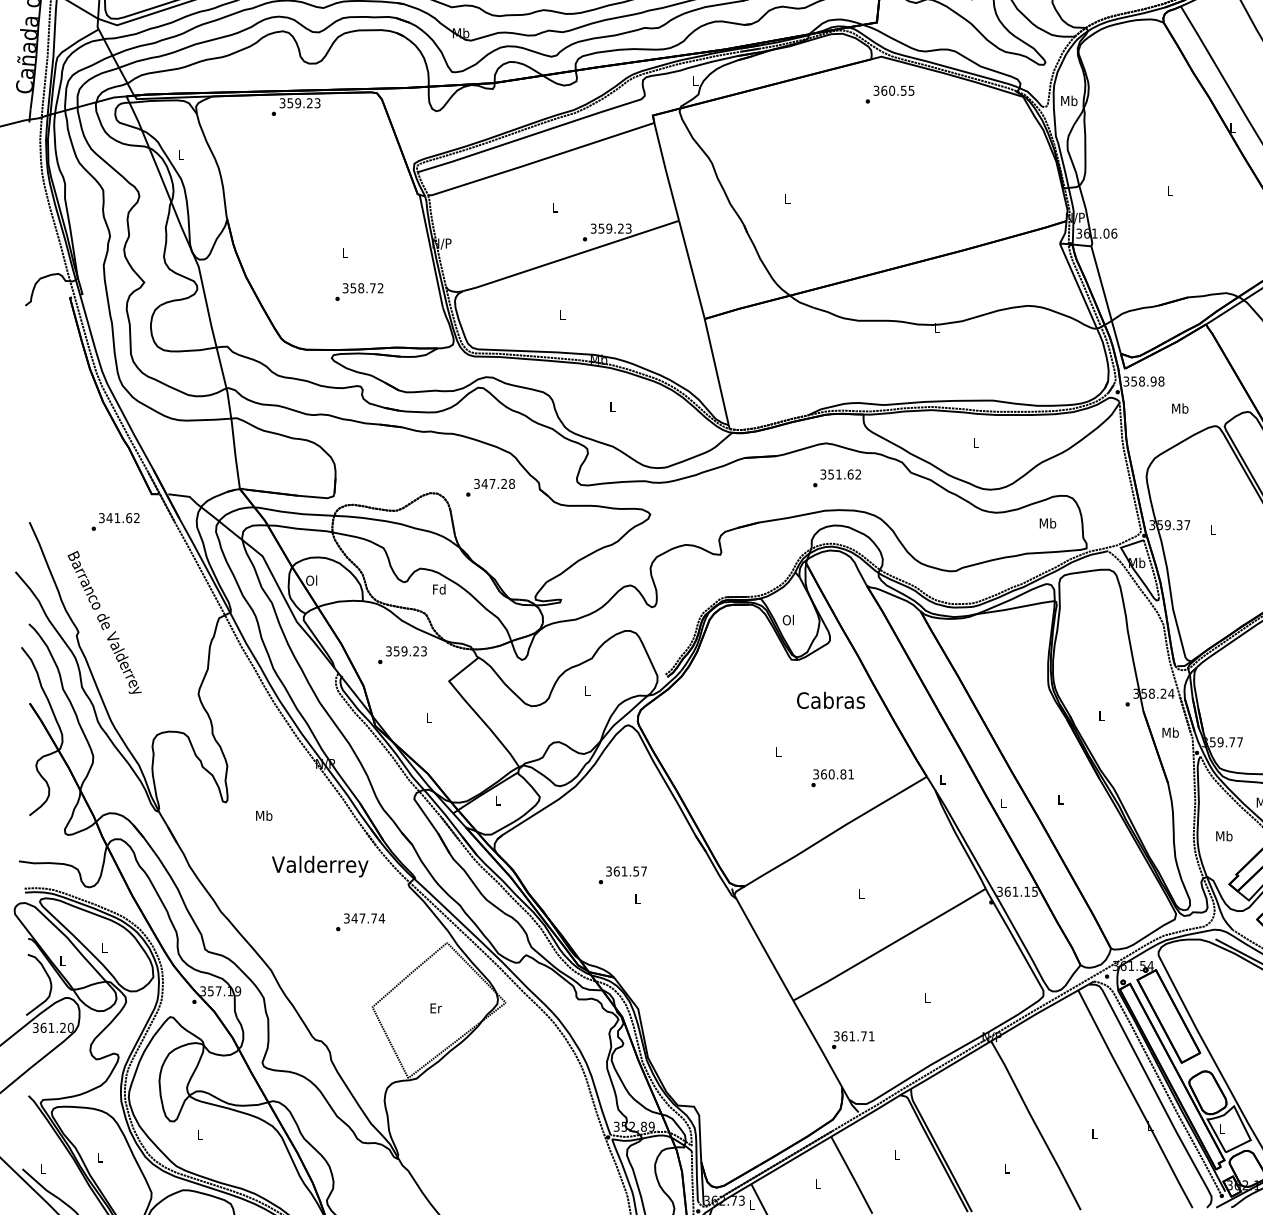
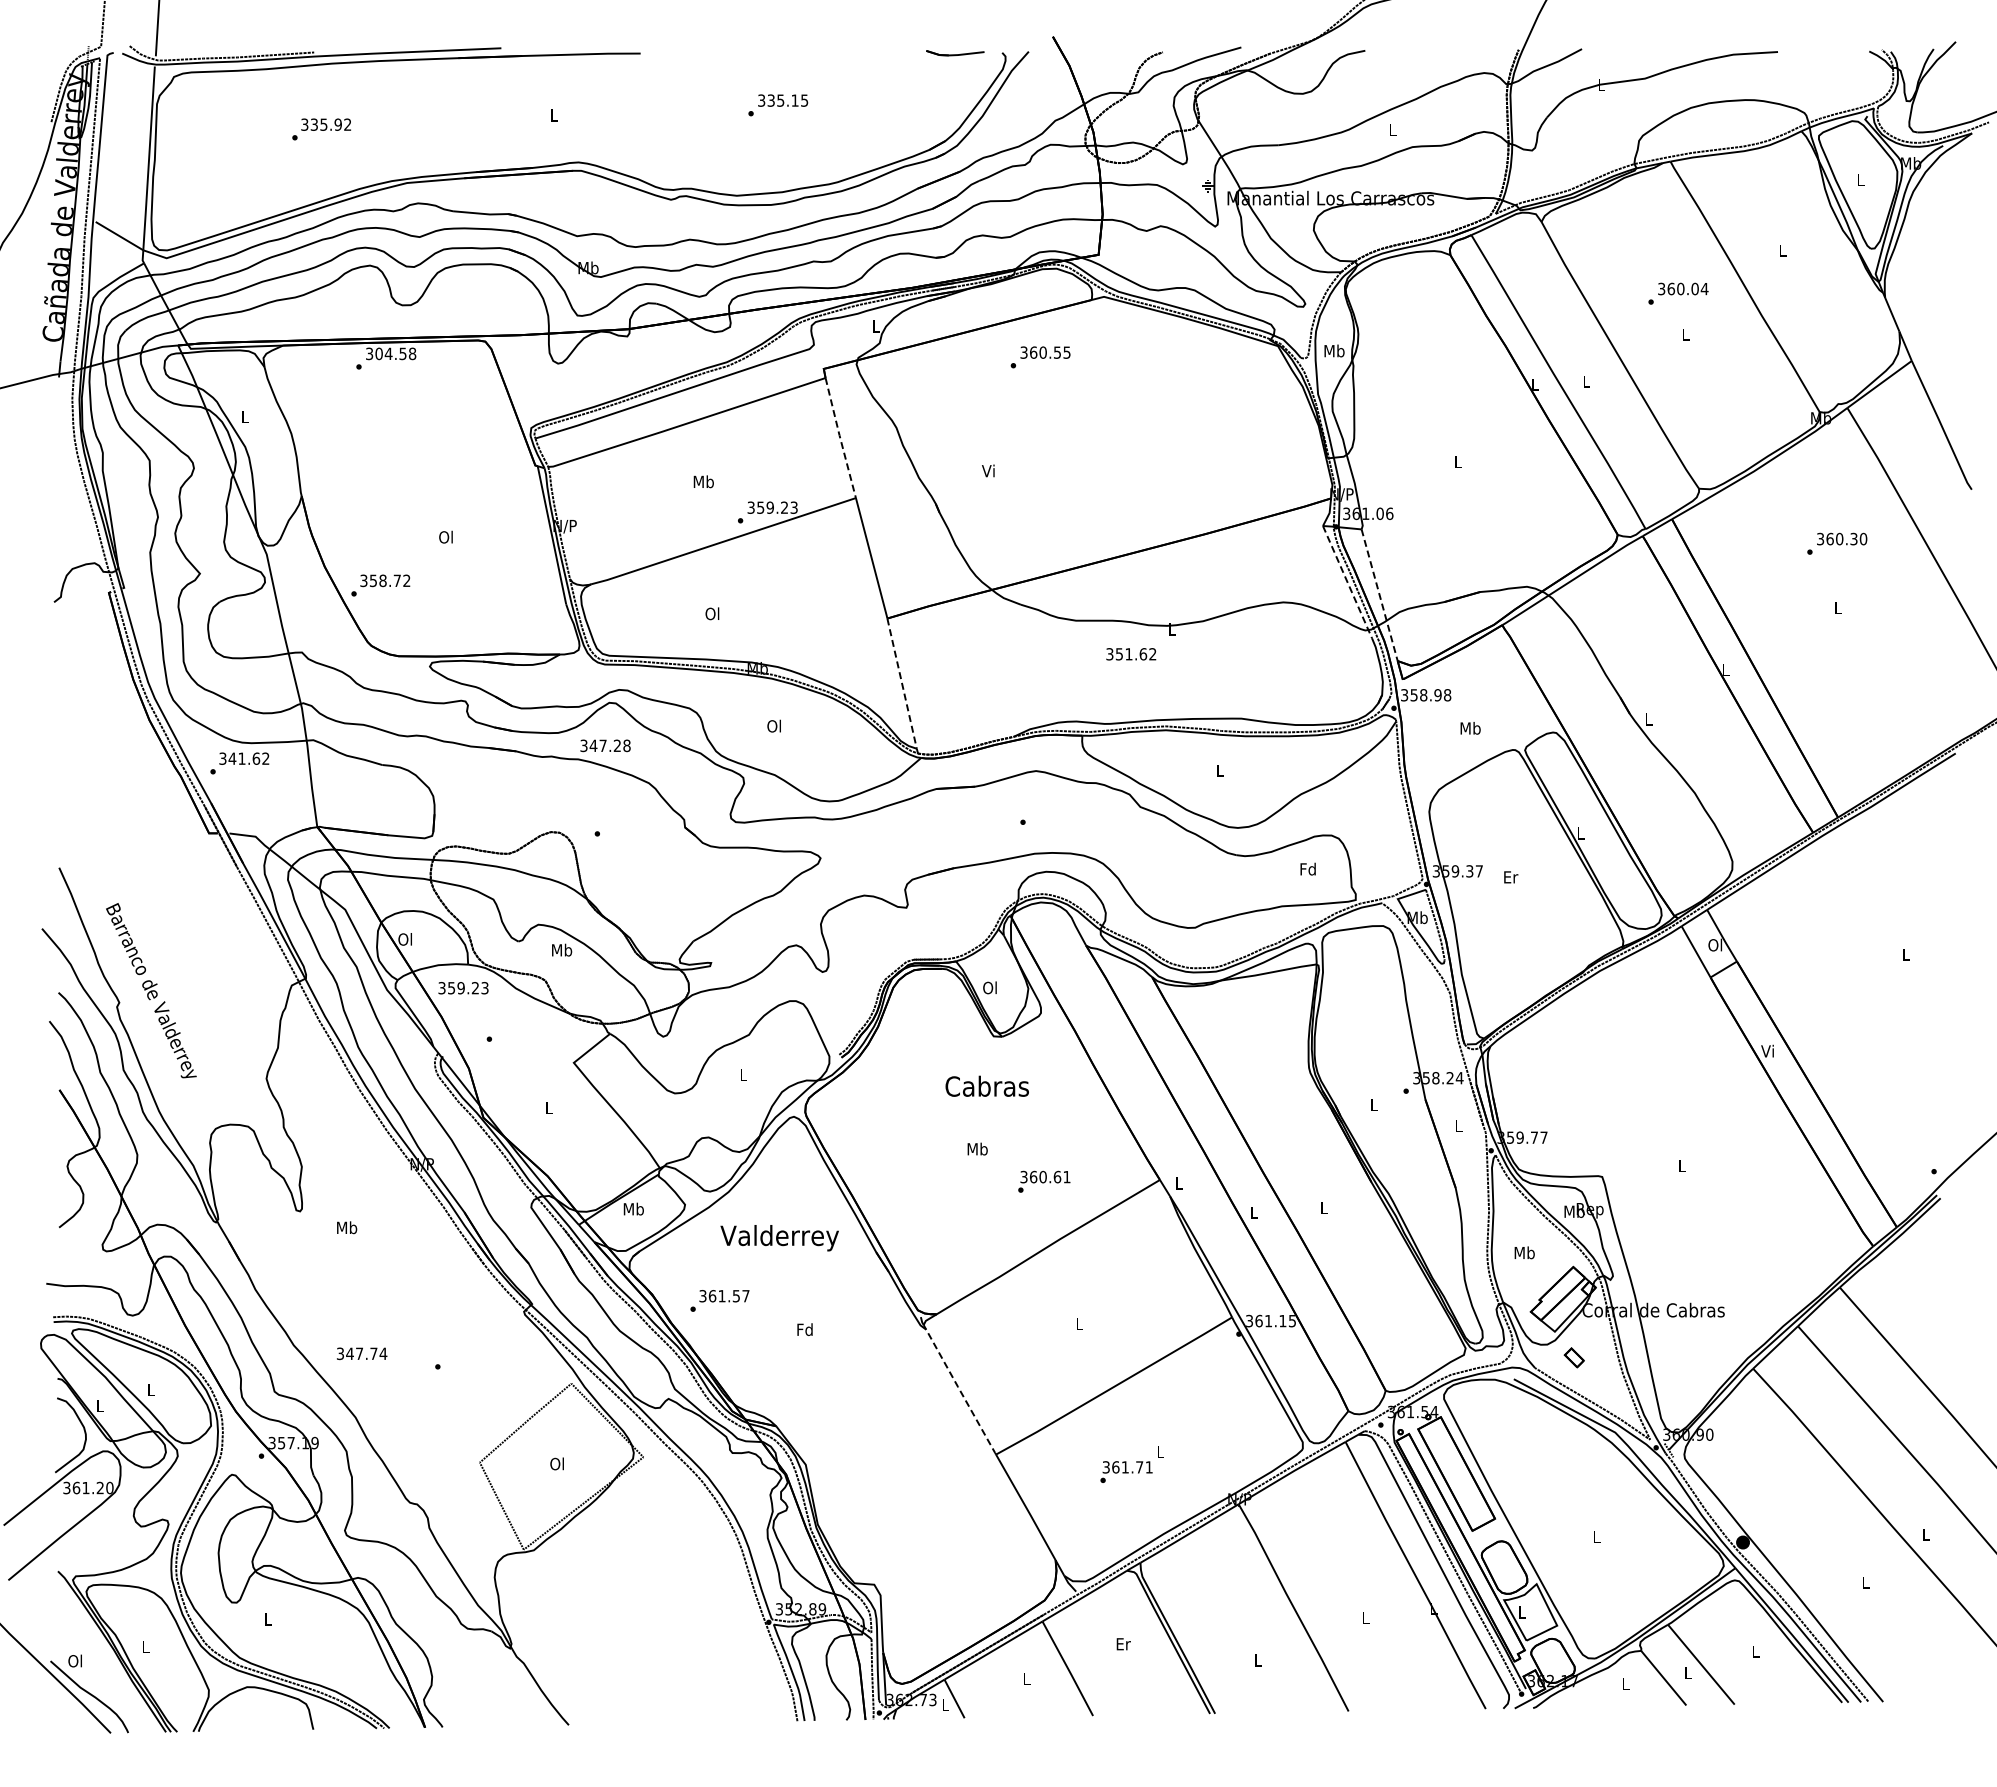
text: (889, 94) -> (1040, 357), moved
text: (303, 102) -> (395, 353), 359.23 -> 304.58
line: (666, 171) -> (840, 437), solid -> dashed
text: (787, 198) -> (988, 470), L -> Vi
text: (554, 207) -> (703, 481), L -> Mb
text: (344, 252) -> (445, 536), L -> Ol
line: (1079, 288) -> (1347, 581), solid -> dashed
text: (359, 292) -> (380, 585), moved
line: (1105, 300) -> (1379, 595), solid -> dashed
text: (562, 314) -> (712, 613), L -> Ol
line: (717, 371) -> (902, 683), solid -> dashed
text: (611, 406) -> (773, 725), L -> Ol
text: (840, 474) -> (1131, 654), moved
text: (494, 483) -> (605, 745), moved
text: (115, 521) -> (239, 763), moved
text: (1048, 522) -> (1308, 868), Mb -> Fd
text: (1213, 530) -> (1511, 877), L -> Er
text: (439, 588) -> (562, 949), Fd -> Mb
text: (406, 651) -> (463, 988), moved
text: (830, 699) -> (986, 1085), moved
text: (1170, 732) -> (1458, 1125), Mb -> L
text: (778, 751) -> (977, 1148), L -> Mb
text: (843, 773) -> (1057, 1176), 360.81 -> 360.61
text: (497, 800) -> (633, 1208), L -> Mb
text: (320, 866) -> (779, 1238), moved
text: (622, 875) -> (719, 1300), moved
text: (637, 898) -> (804, 1329), L -> Fd
text: (364, 918) -> (362, 1353), moved
line: (764, 950) -> (960, 1392), solid -> dashed
text: (435, 1007) -> (557, 1463), Er -> Ol
text: (853, 1039) -> (1126, 1471), moved
text: (897, 1155) -> (1123, 1644), L -> Er
text: (41, 1168) -> (74, 1660), L -> Ol

